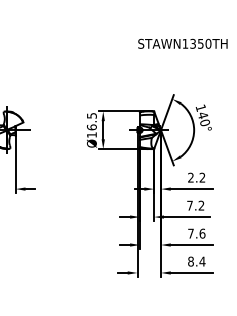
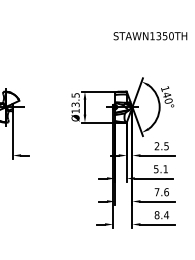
text: (91, 127) -> (75, 104), Ø16.5 -> Ø13.5
text: (202, 177) -> (166, 146), 2.2 -> 2.5
text: (195, 205) -> (160, 169), 7.2 -> 5.1

